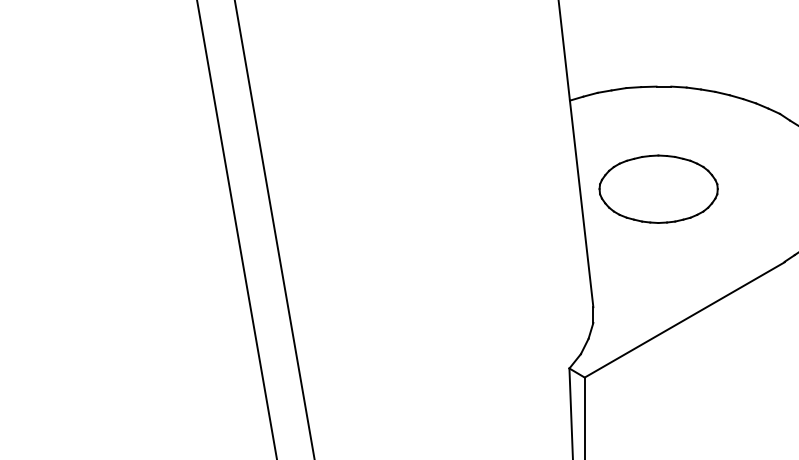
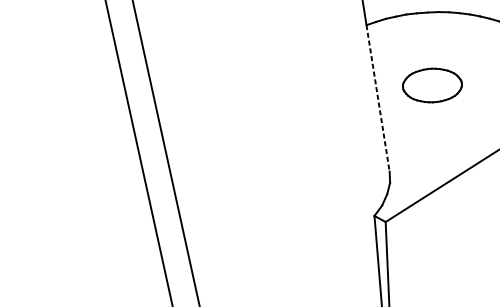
part: (658, 188) -> (432, 85), size x0.7
line: (581, 204) -> (377, 98), solid -> dashed

